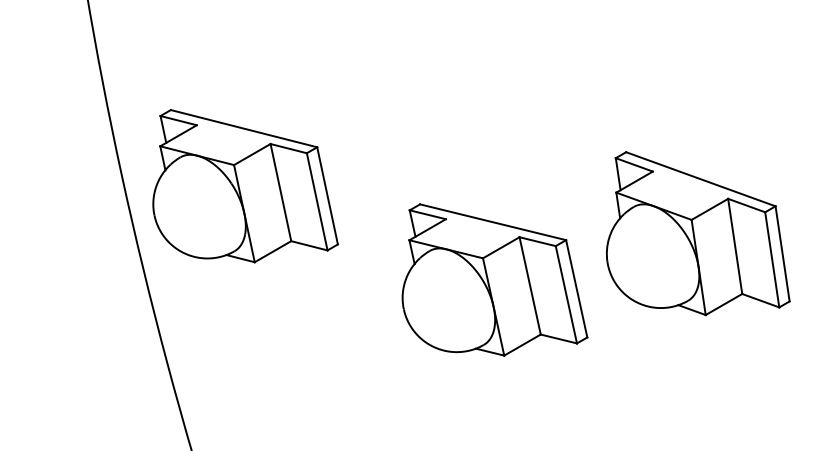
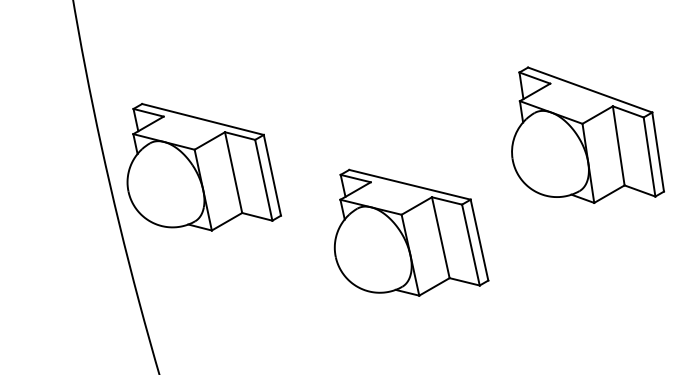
part: (245, 186) -> (204, 167), moved
part: (698, 233) -> (588, 135), moved

